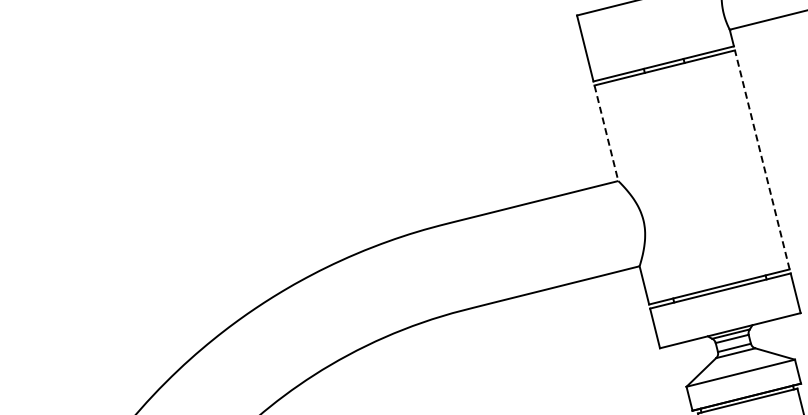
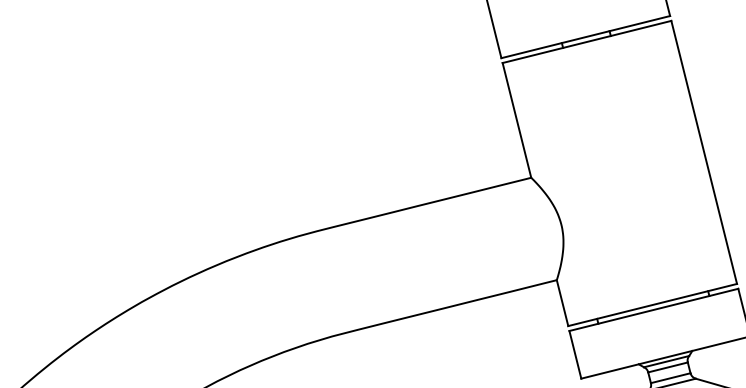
line: (606, 133) -> (517, 120), dashed -> solid
line: (762, 159) -> (704, 151), dashed -> solid

